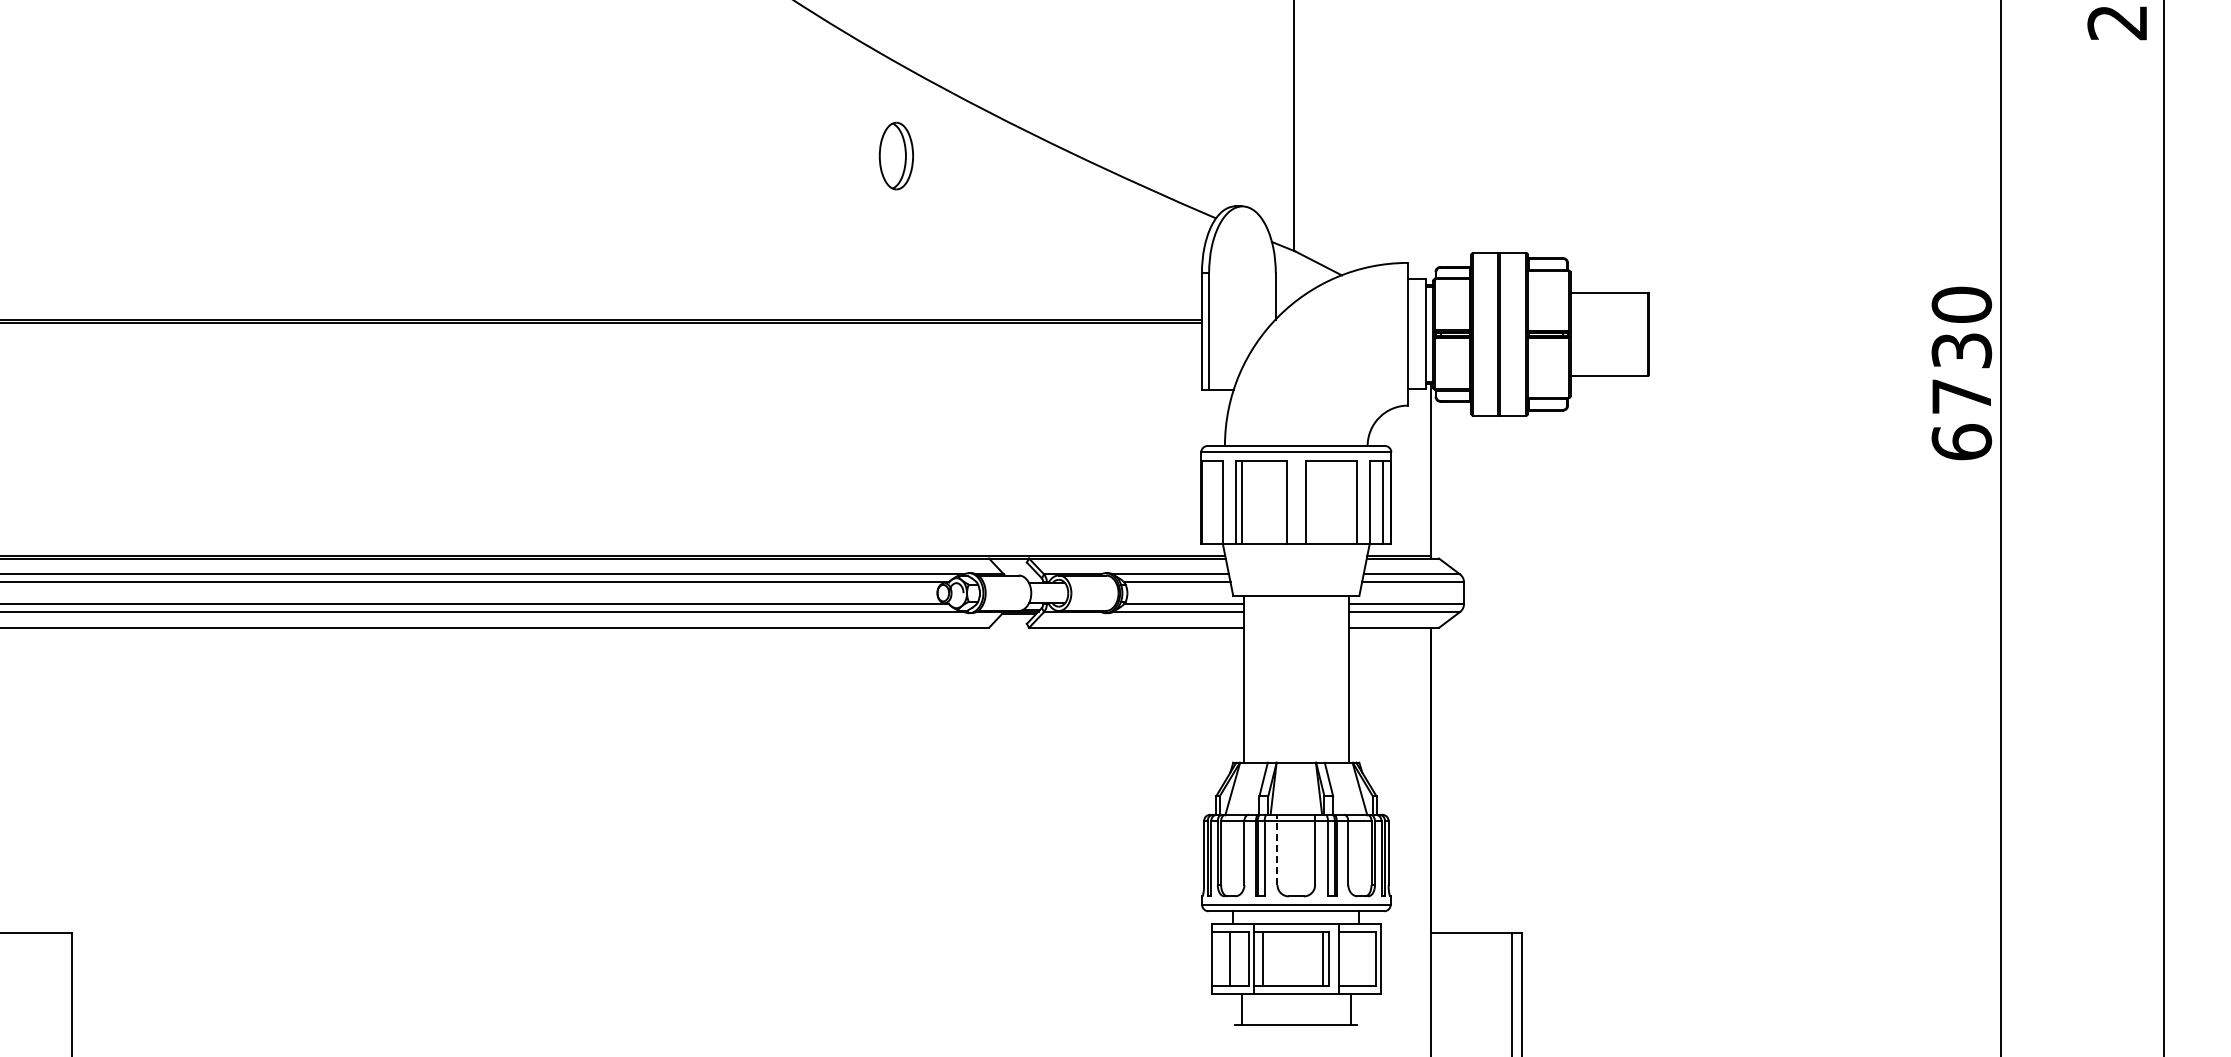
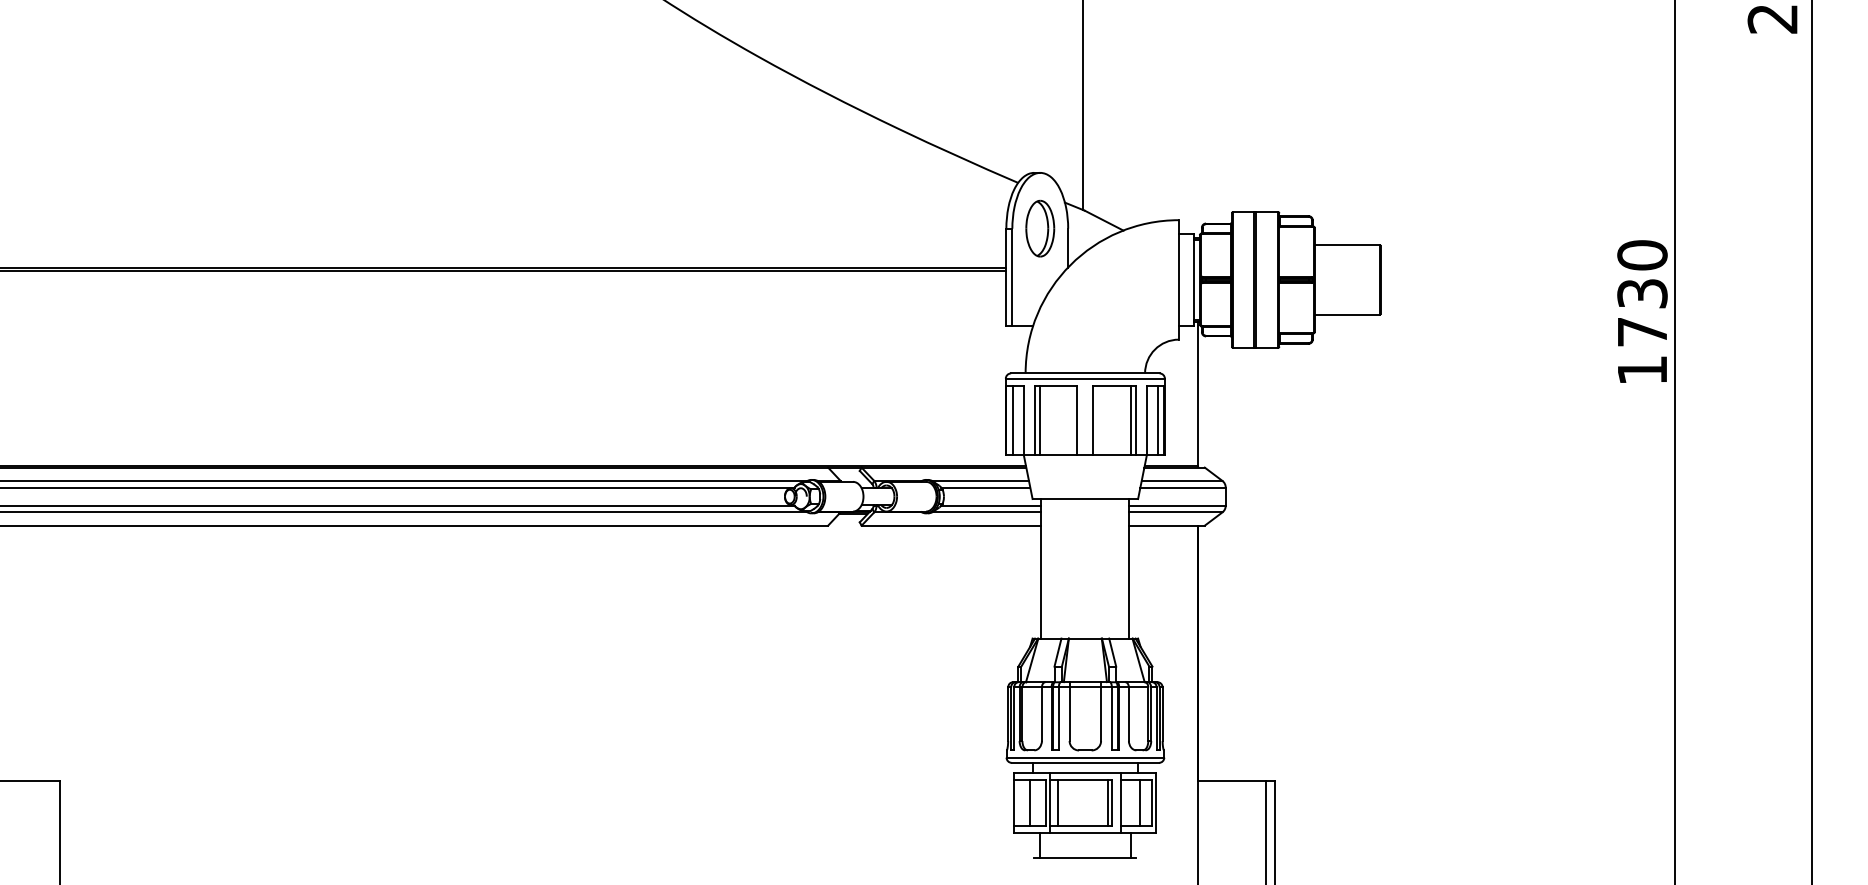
part: (895, 155) -> (1039, 228), moved
text: (1961, 442) -> (1642, 370), 6730 -> 1730
line: (1209, 501) -> (1012, 419), added
line: (1350, 501) -> (1130, 419), added
line: (1277, 849) -> (1069, 711), dashed -> solid
line: (1361, 958) -> (1139, 802), added

